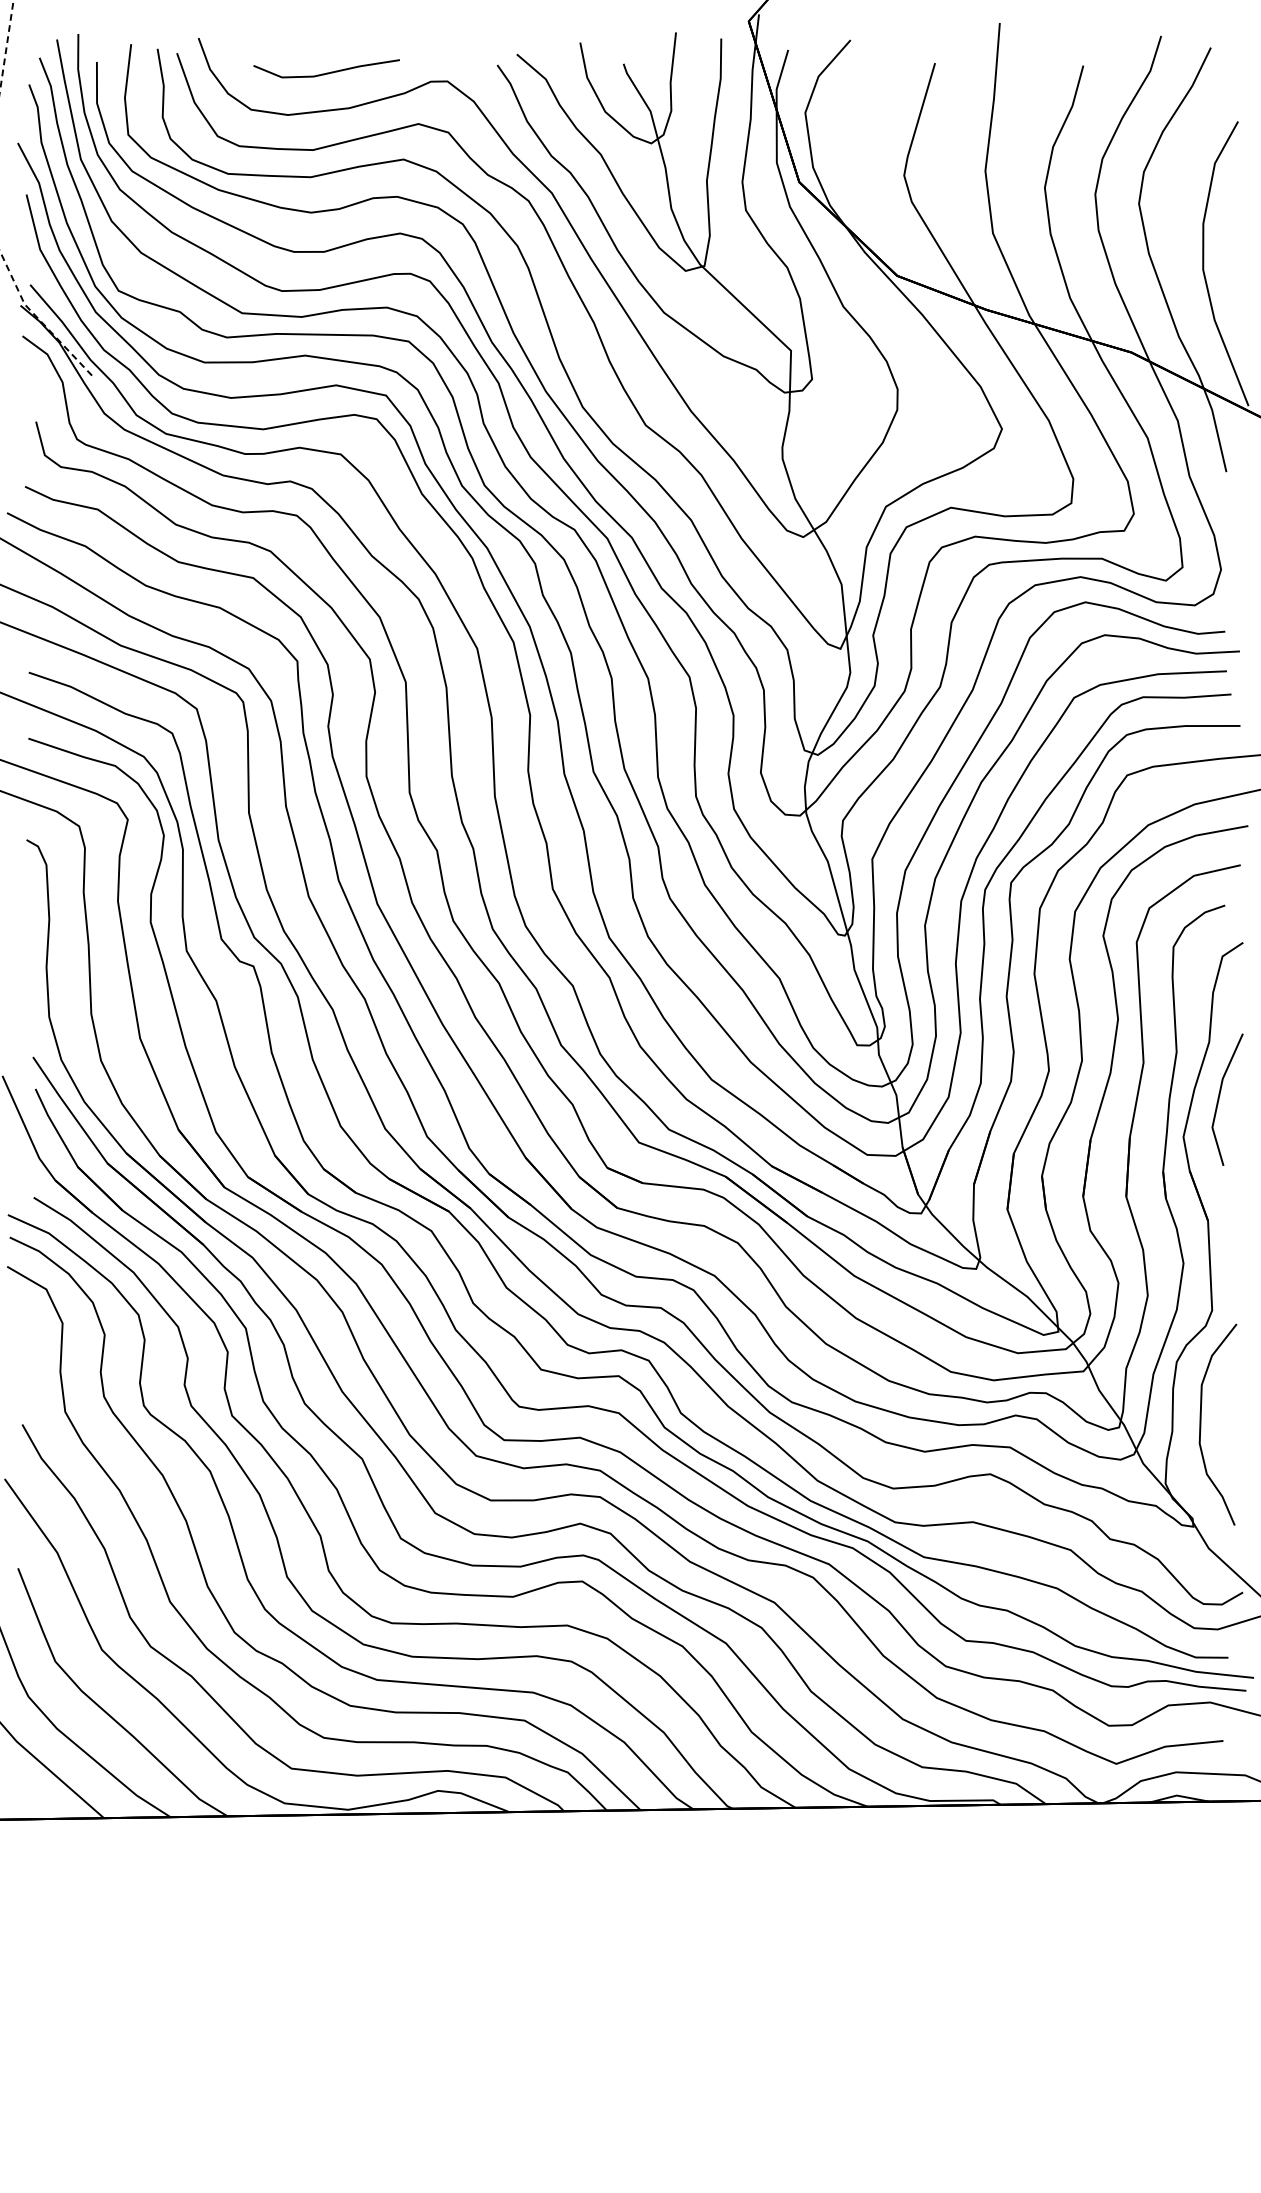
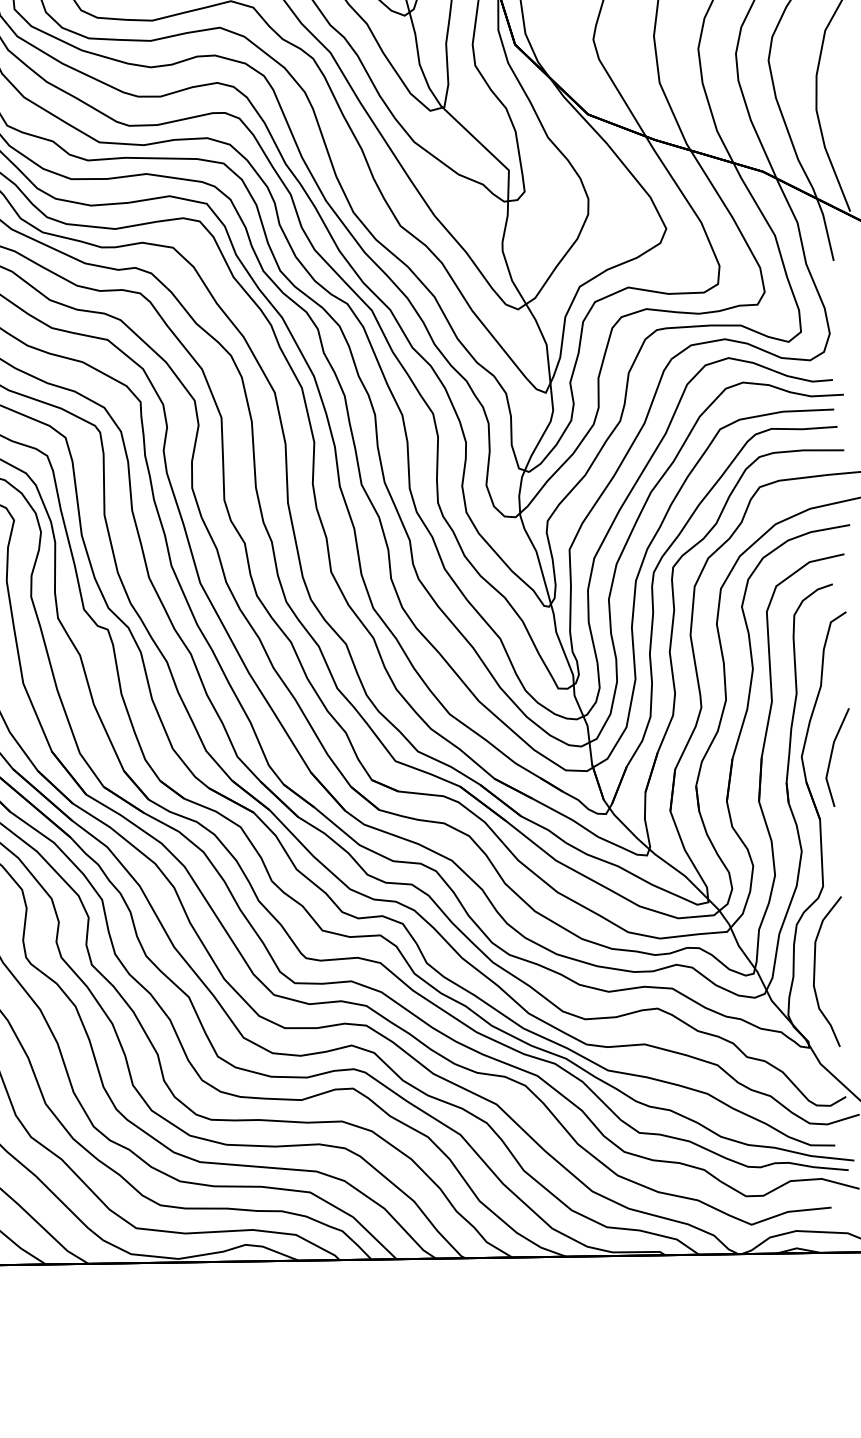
line: (1219, 1099) -> (831, 757), moved

